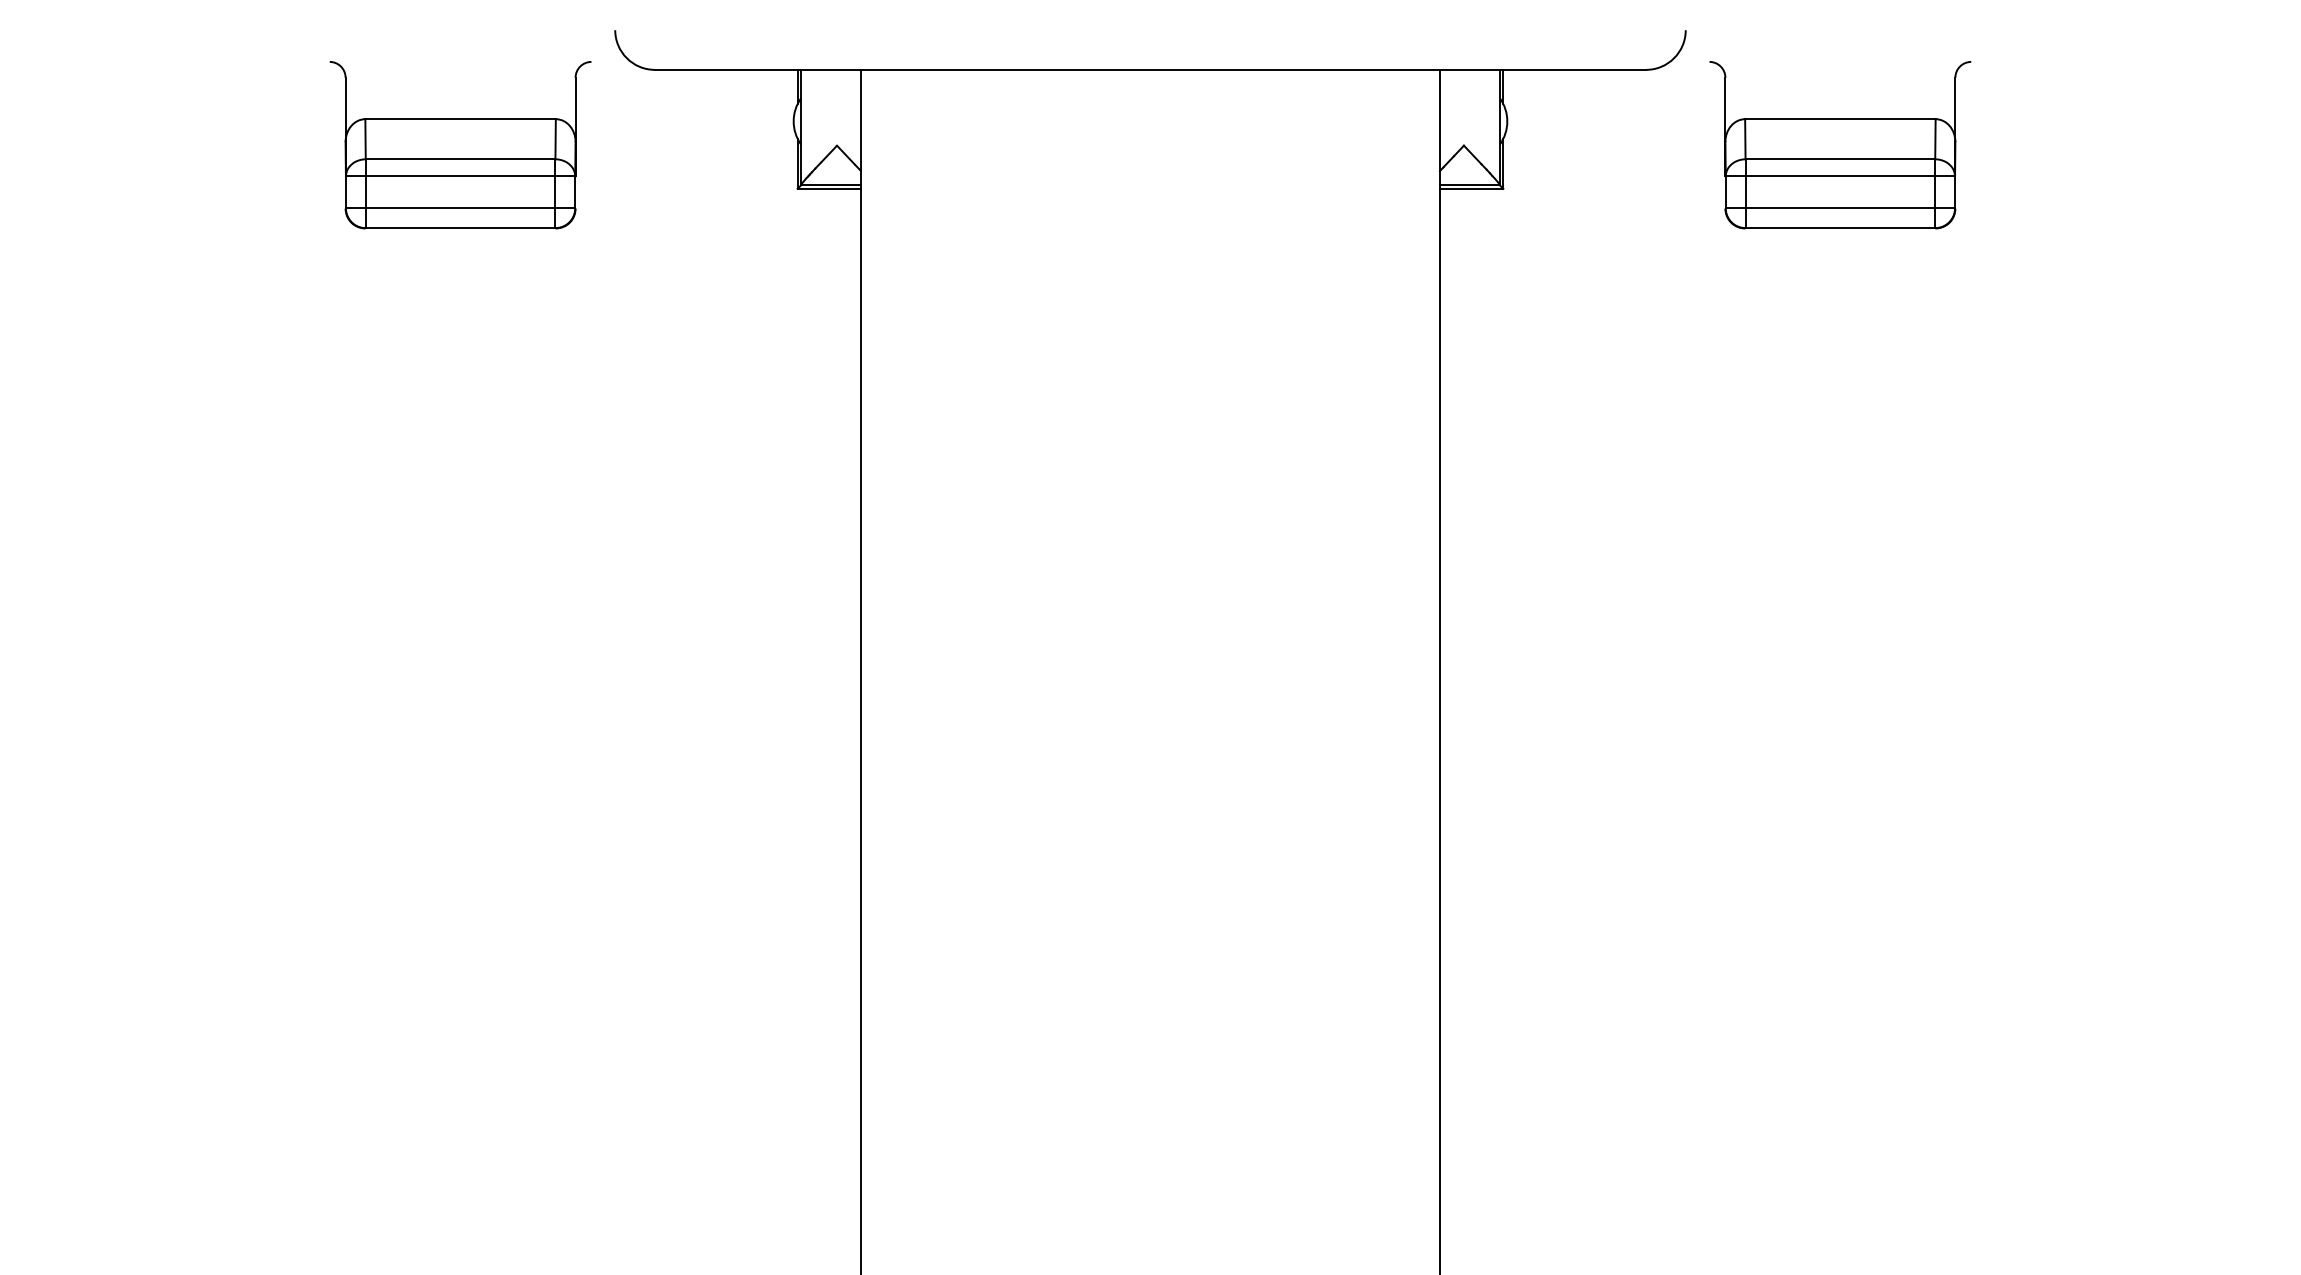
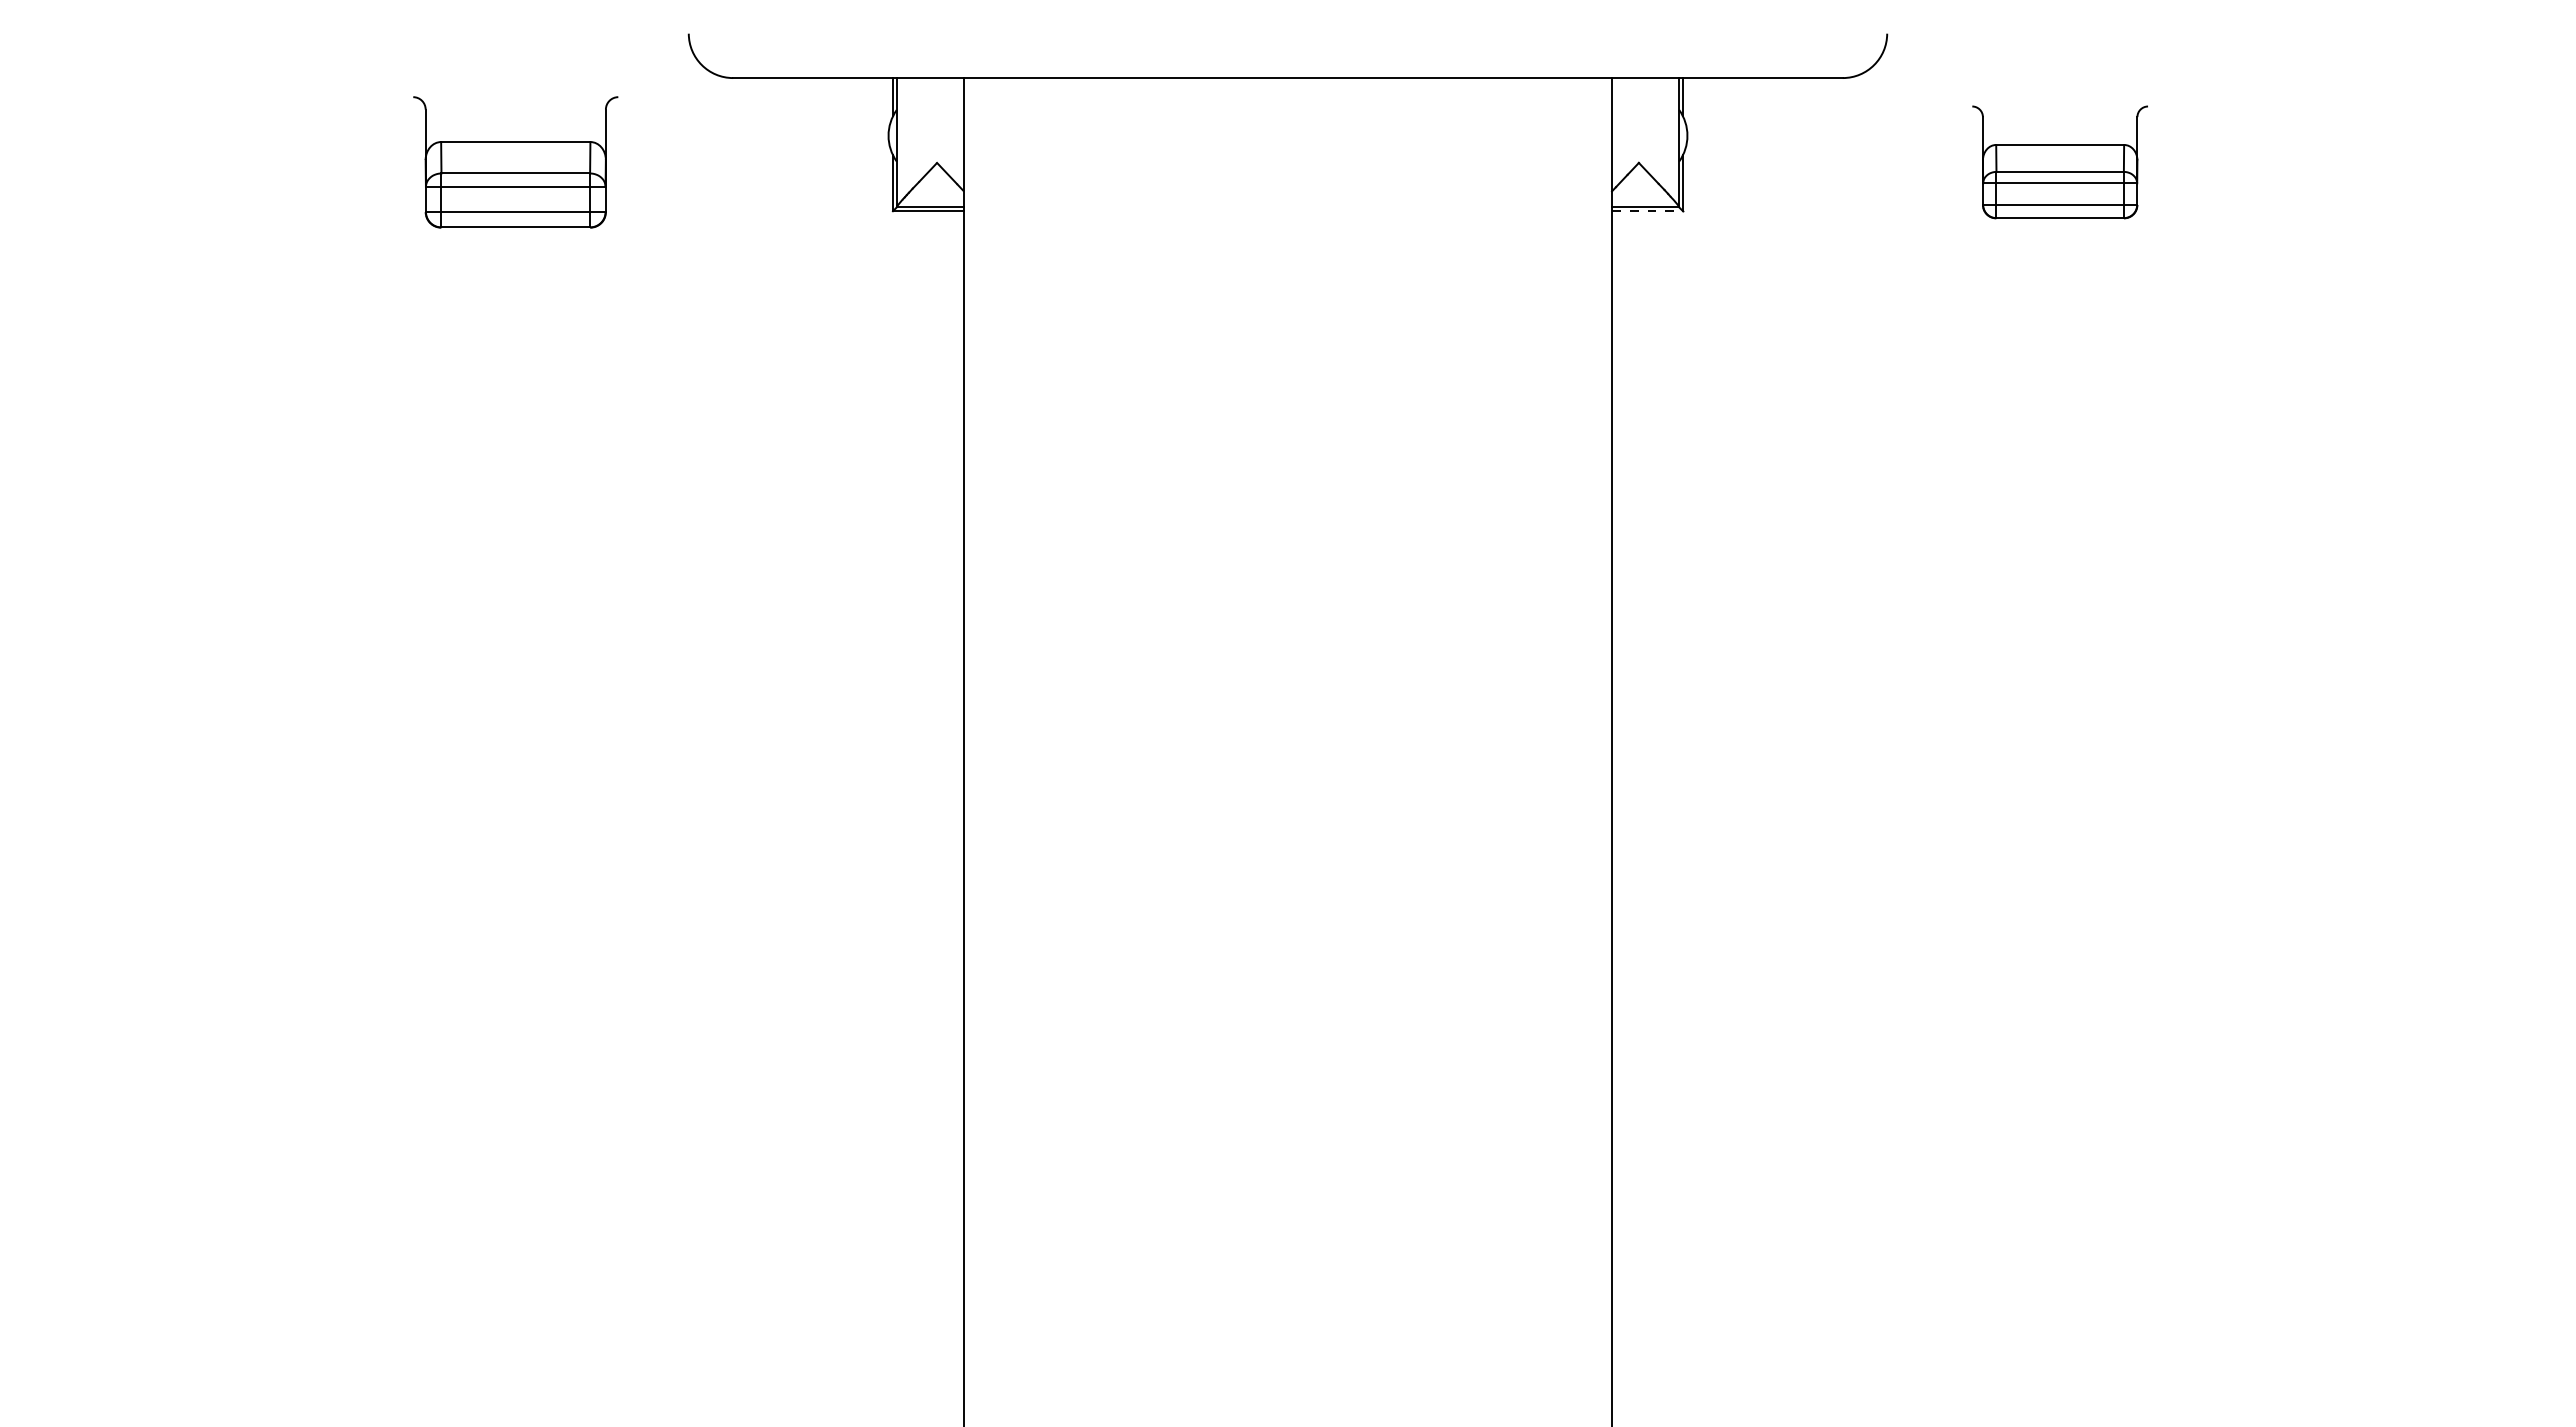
part: (460, 145) -> (515, 162), size x0.7
part: (1839, 145) -> (2059, 162), size x0.6
line: (1471, 189) -> (1647, 211), solid -> dashed

